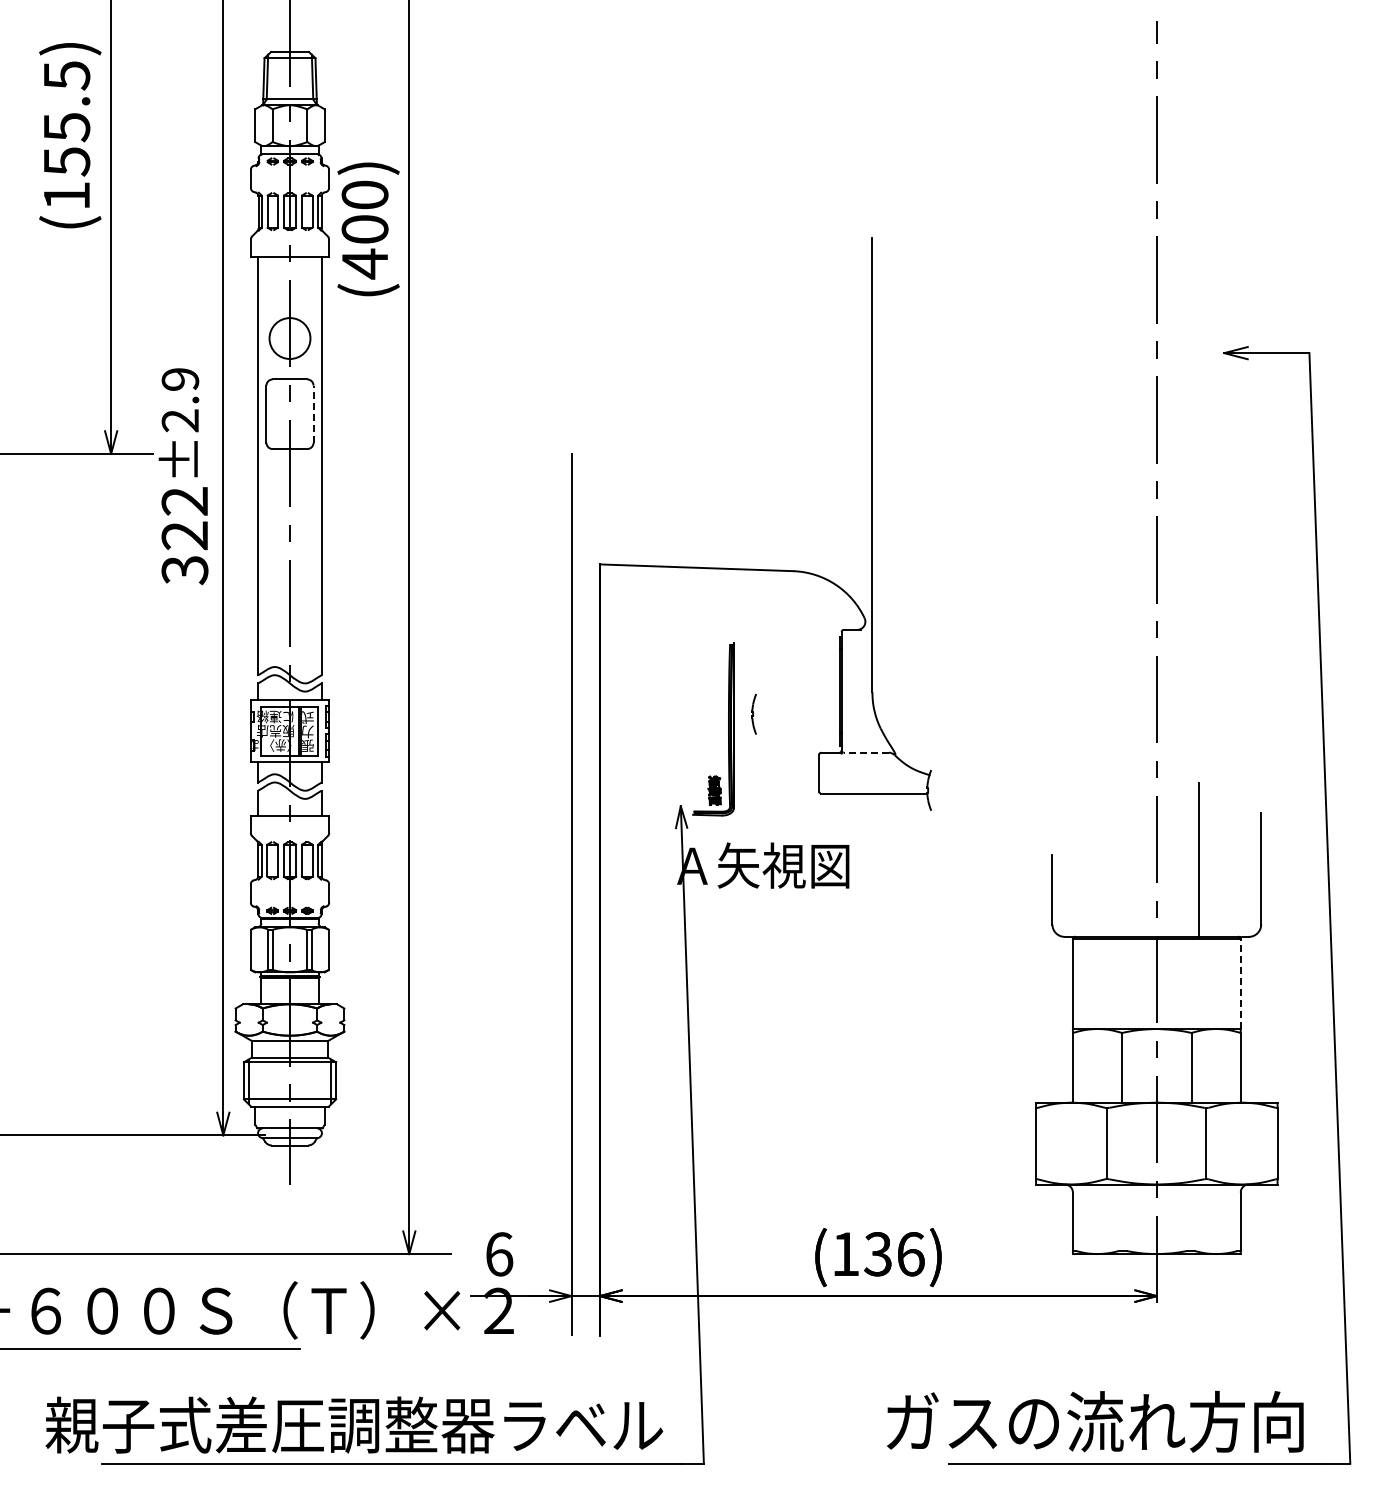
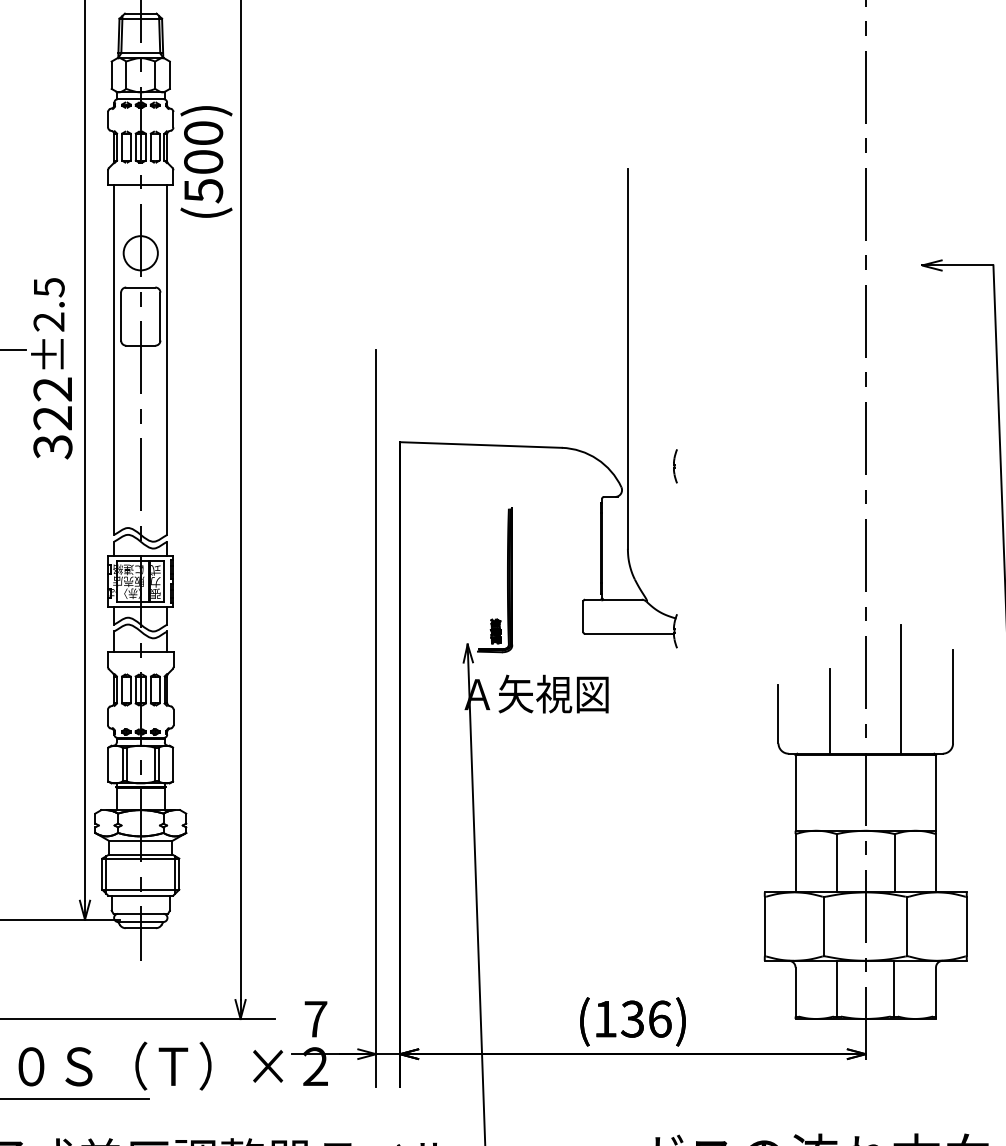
text: (365, 263) -> (203, 190), (400) -> (500)
text: (180, 379) -> (49, 287), ±2.9 -> ±2.5
line: (313, 414) -> (160, 316), dashed -> solid
part: (753, 713) -> (674, 465), moved
line: (866, 752) -> (622, 599), dashed -> solid
line: (1114, 885) -> (830, 710), added
line: (1240, 983) -> (935, 792), dashed -> solid
line: (1122, 1217) -> (837, 988), added
line: (1190, 1217) -> (893, 988), added
text: (499, 1254) -> (316, 1019), 6 -> 7

